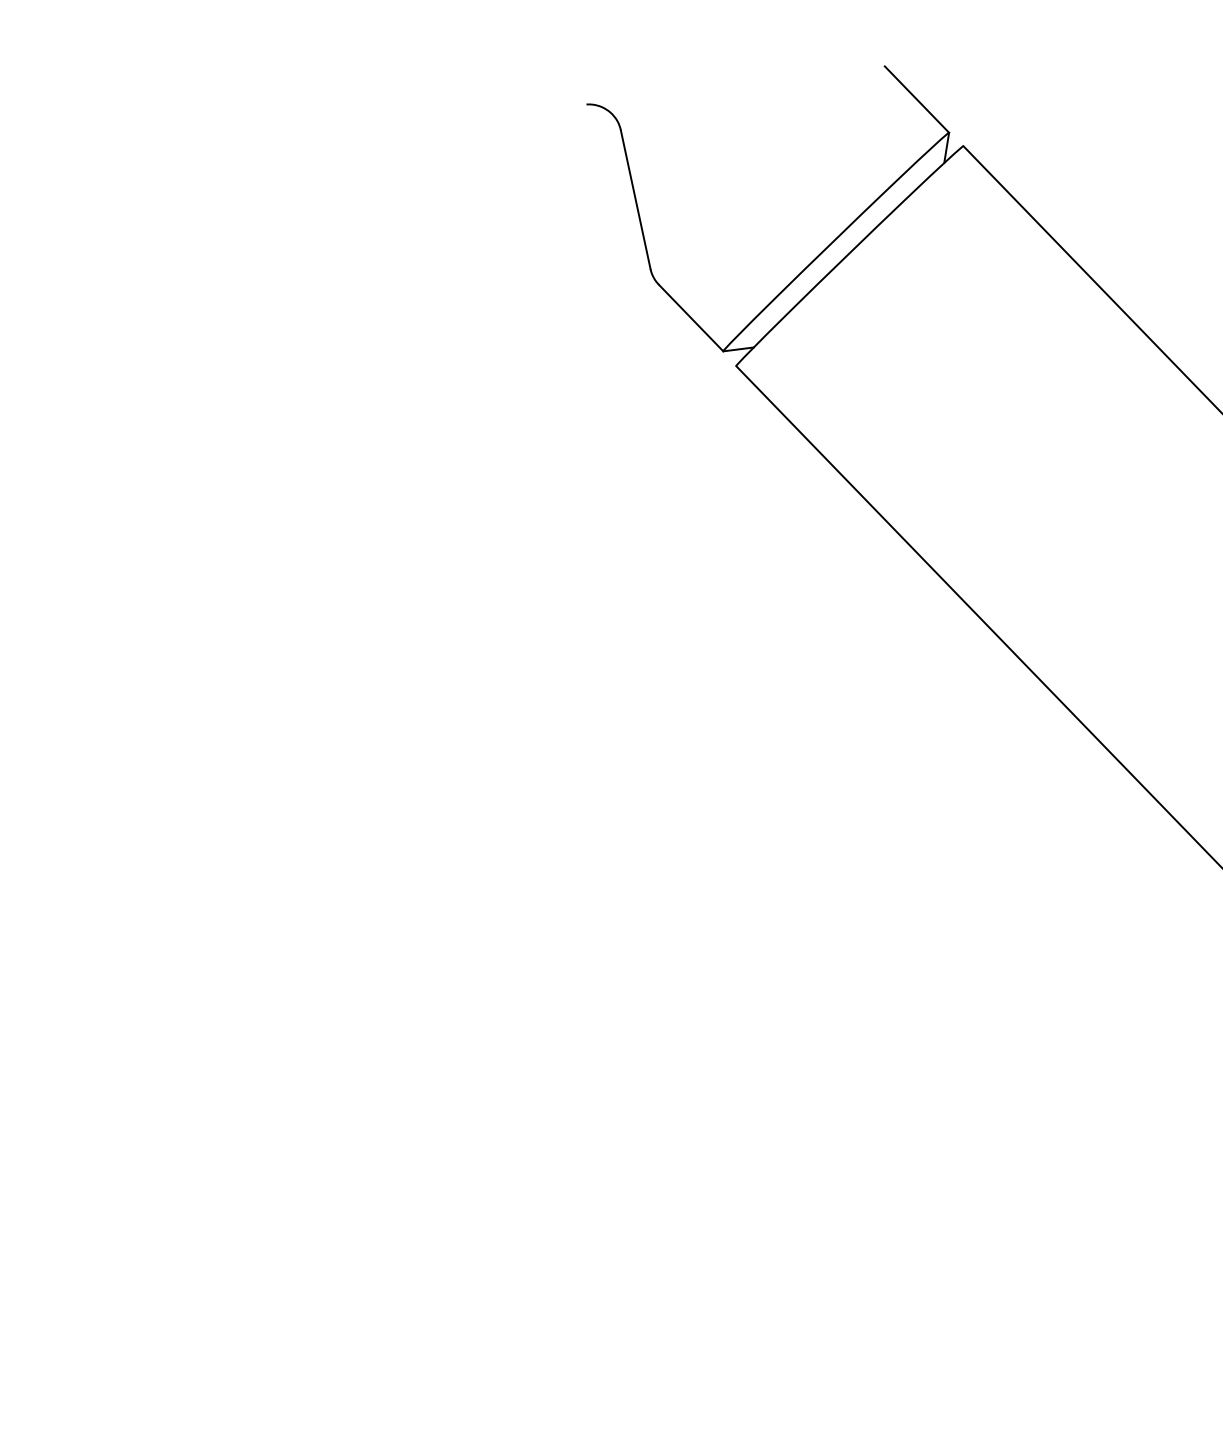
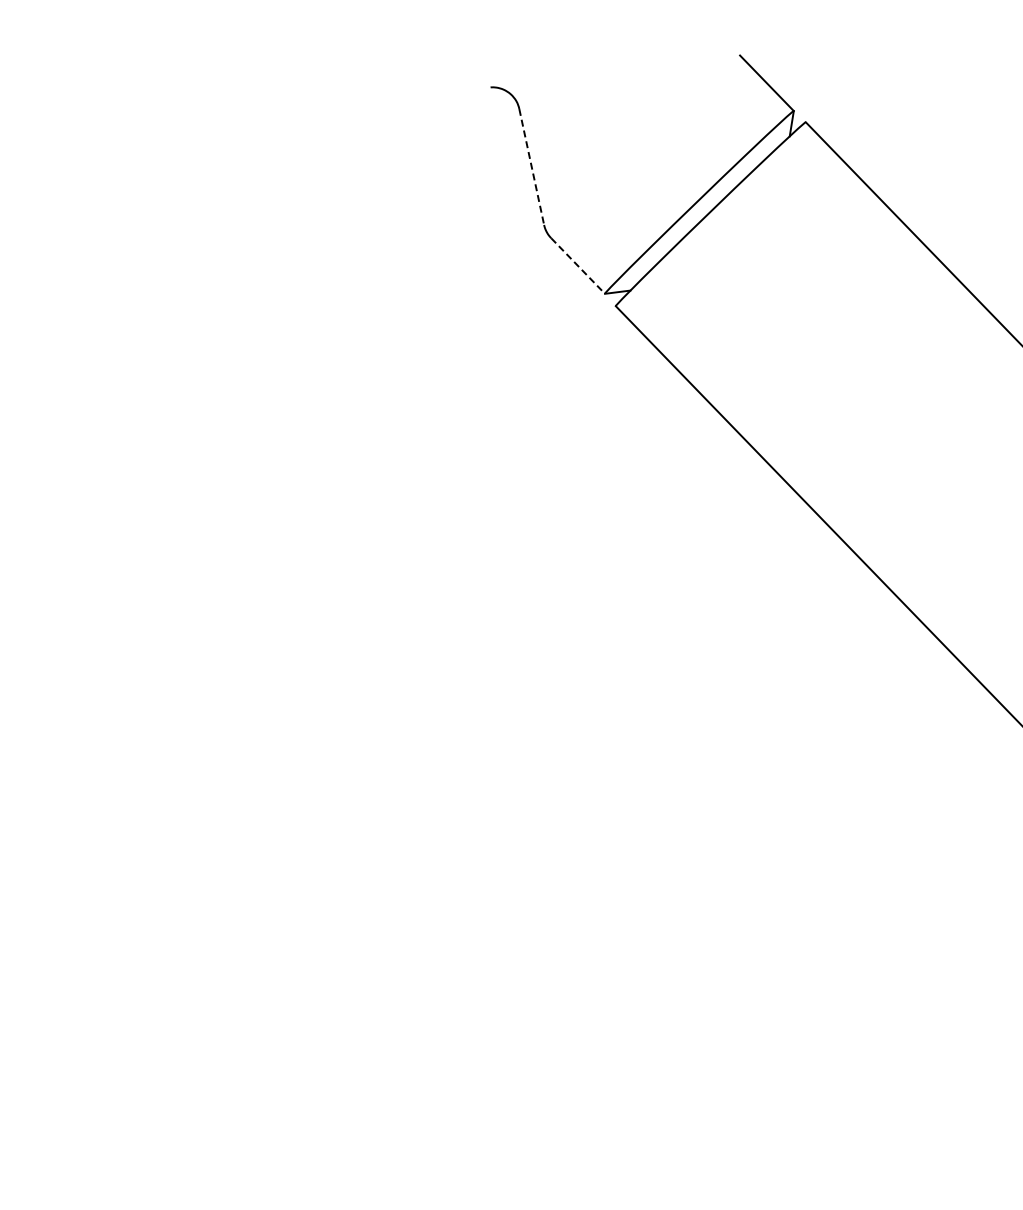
line: (635, 200) -> (531, 167), solid -> dashed
line: (691, 318) -> (578, 266), solid -> dashed

